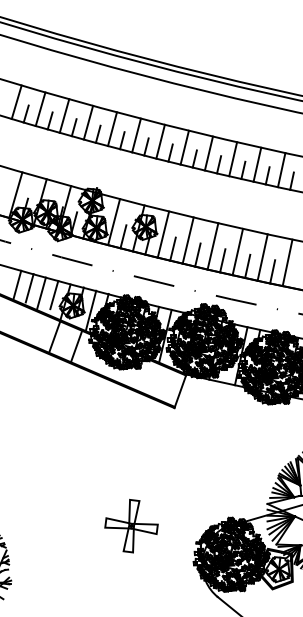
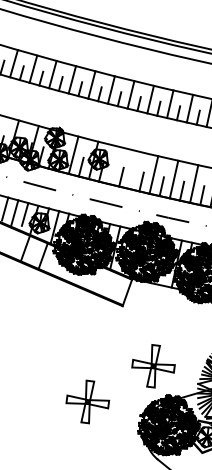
line: (163, 234) -> (113, 165), removed
line: (187, 240) -> (133, 170), removed
part: (212, 481) -> (153, 365), added

